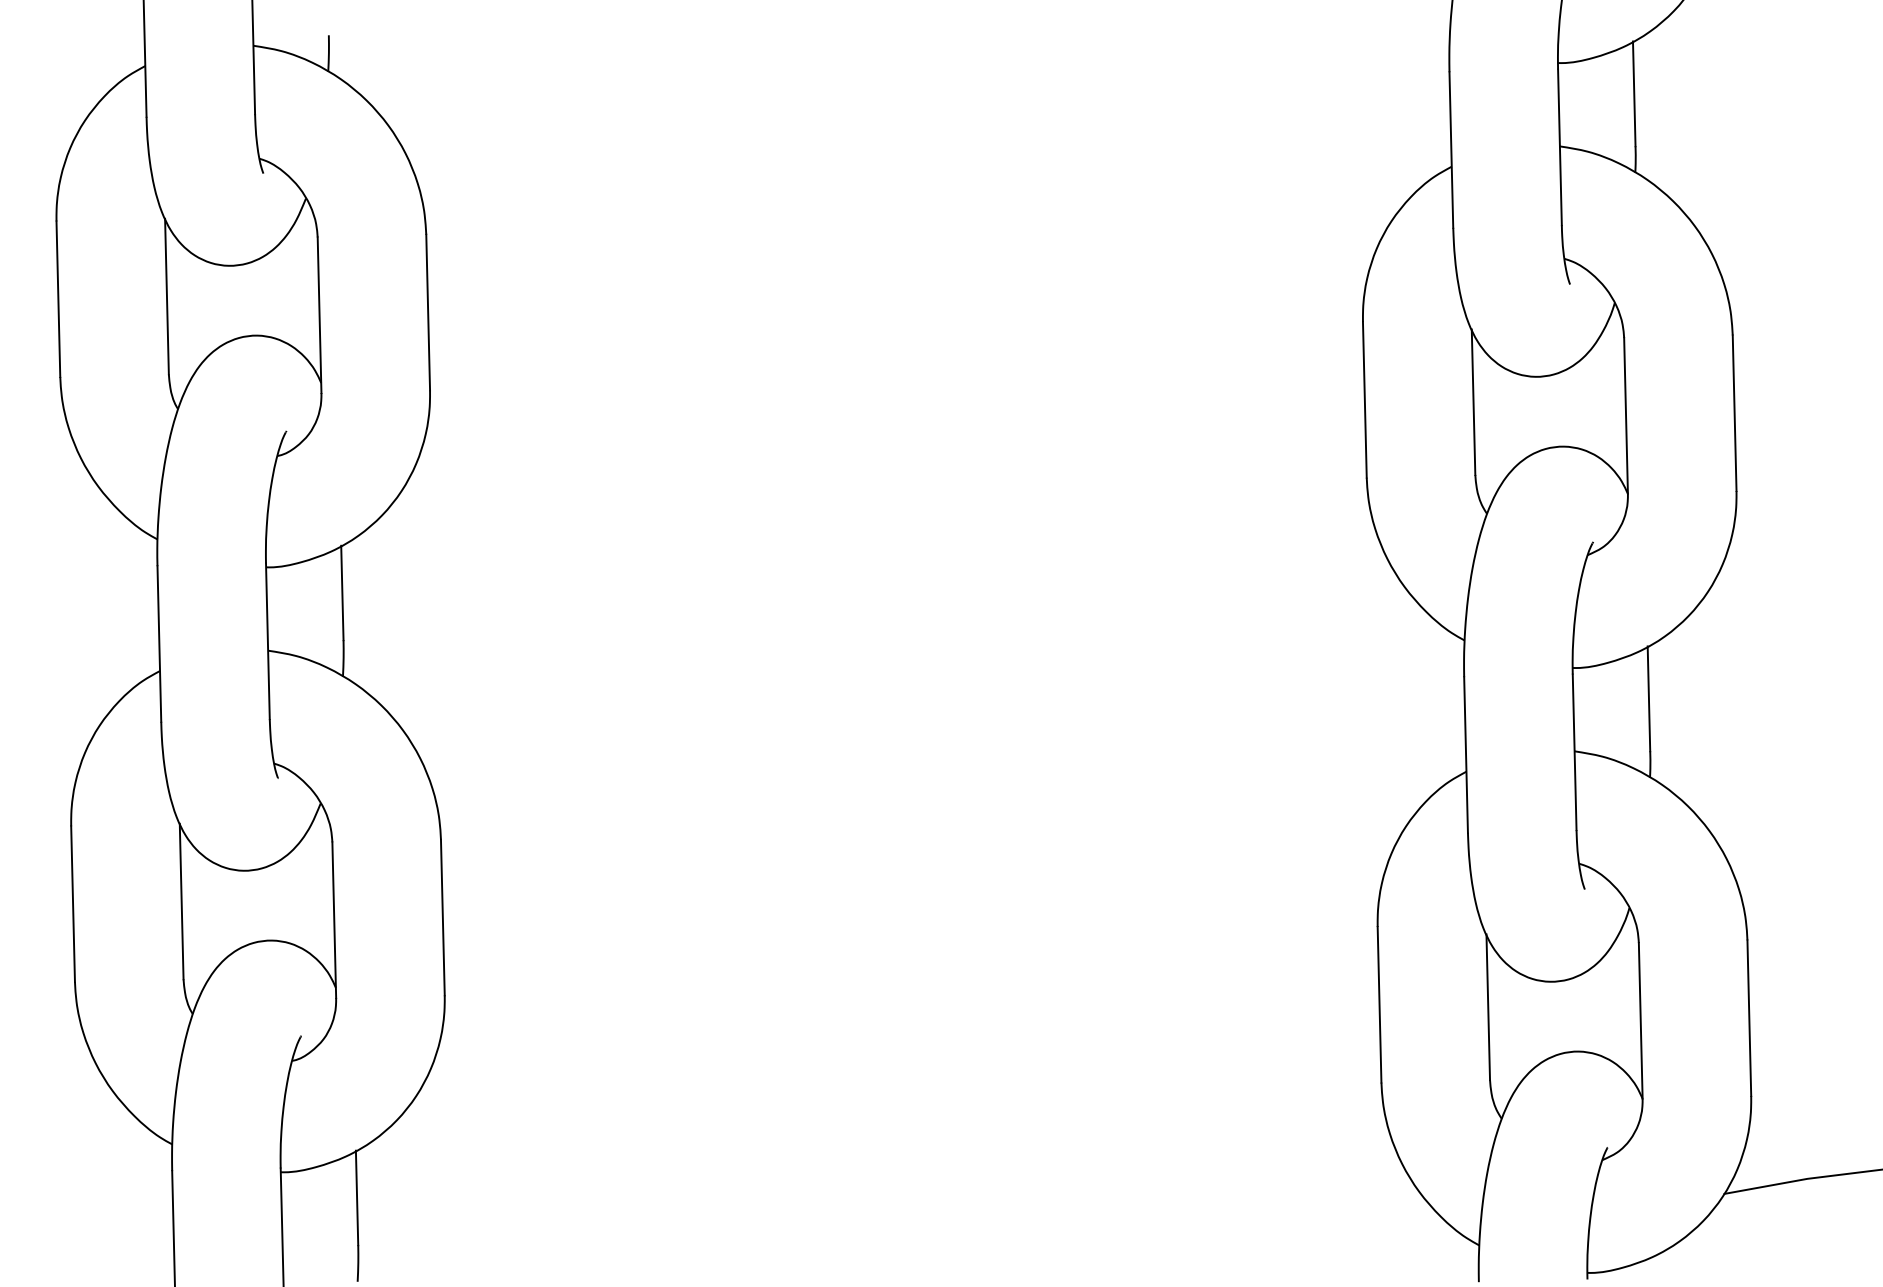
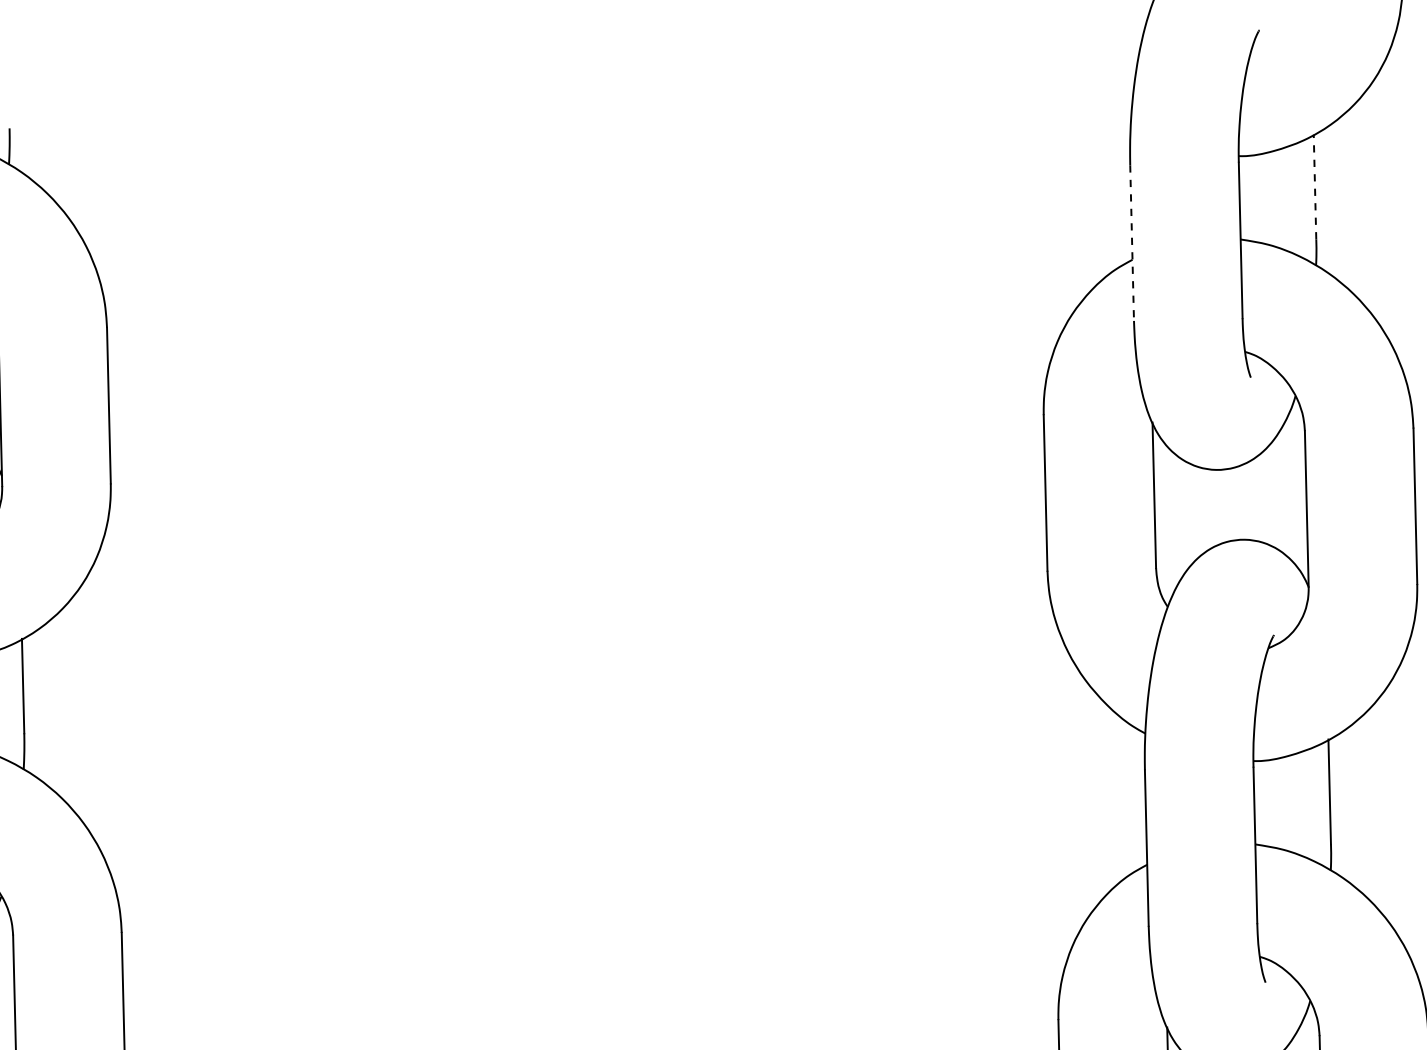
line: (1634, 93) -> (1315, 186), solid -> dashed
line: (1451, 150) -> (1132, 243), solid -> dashed

